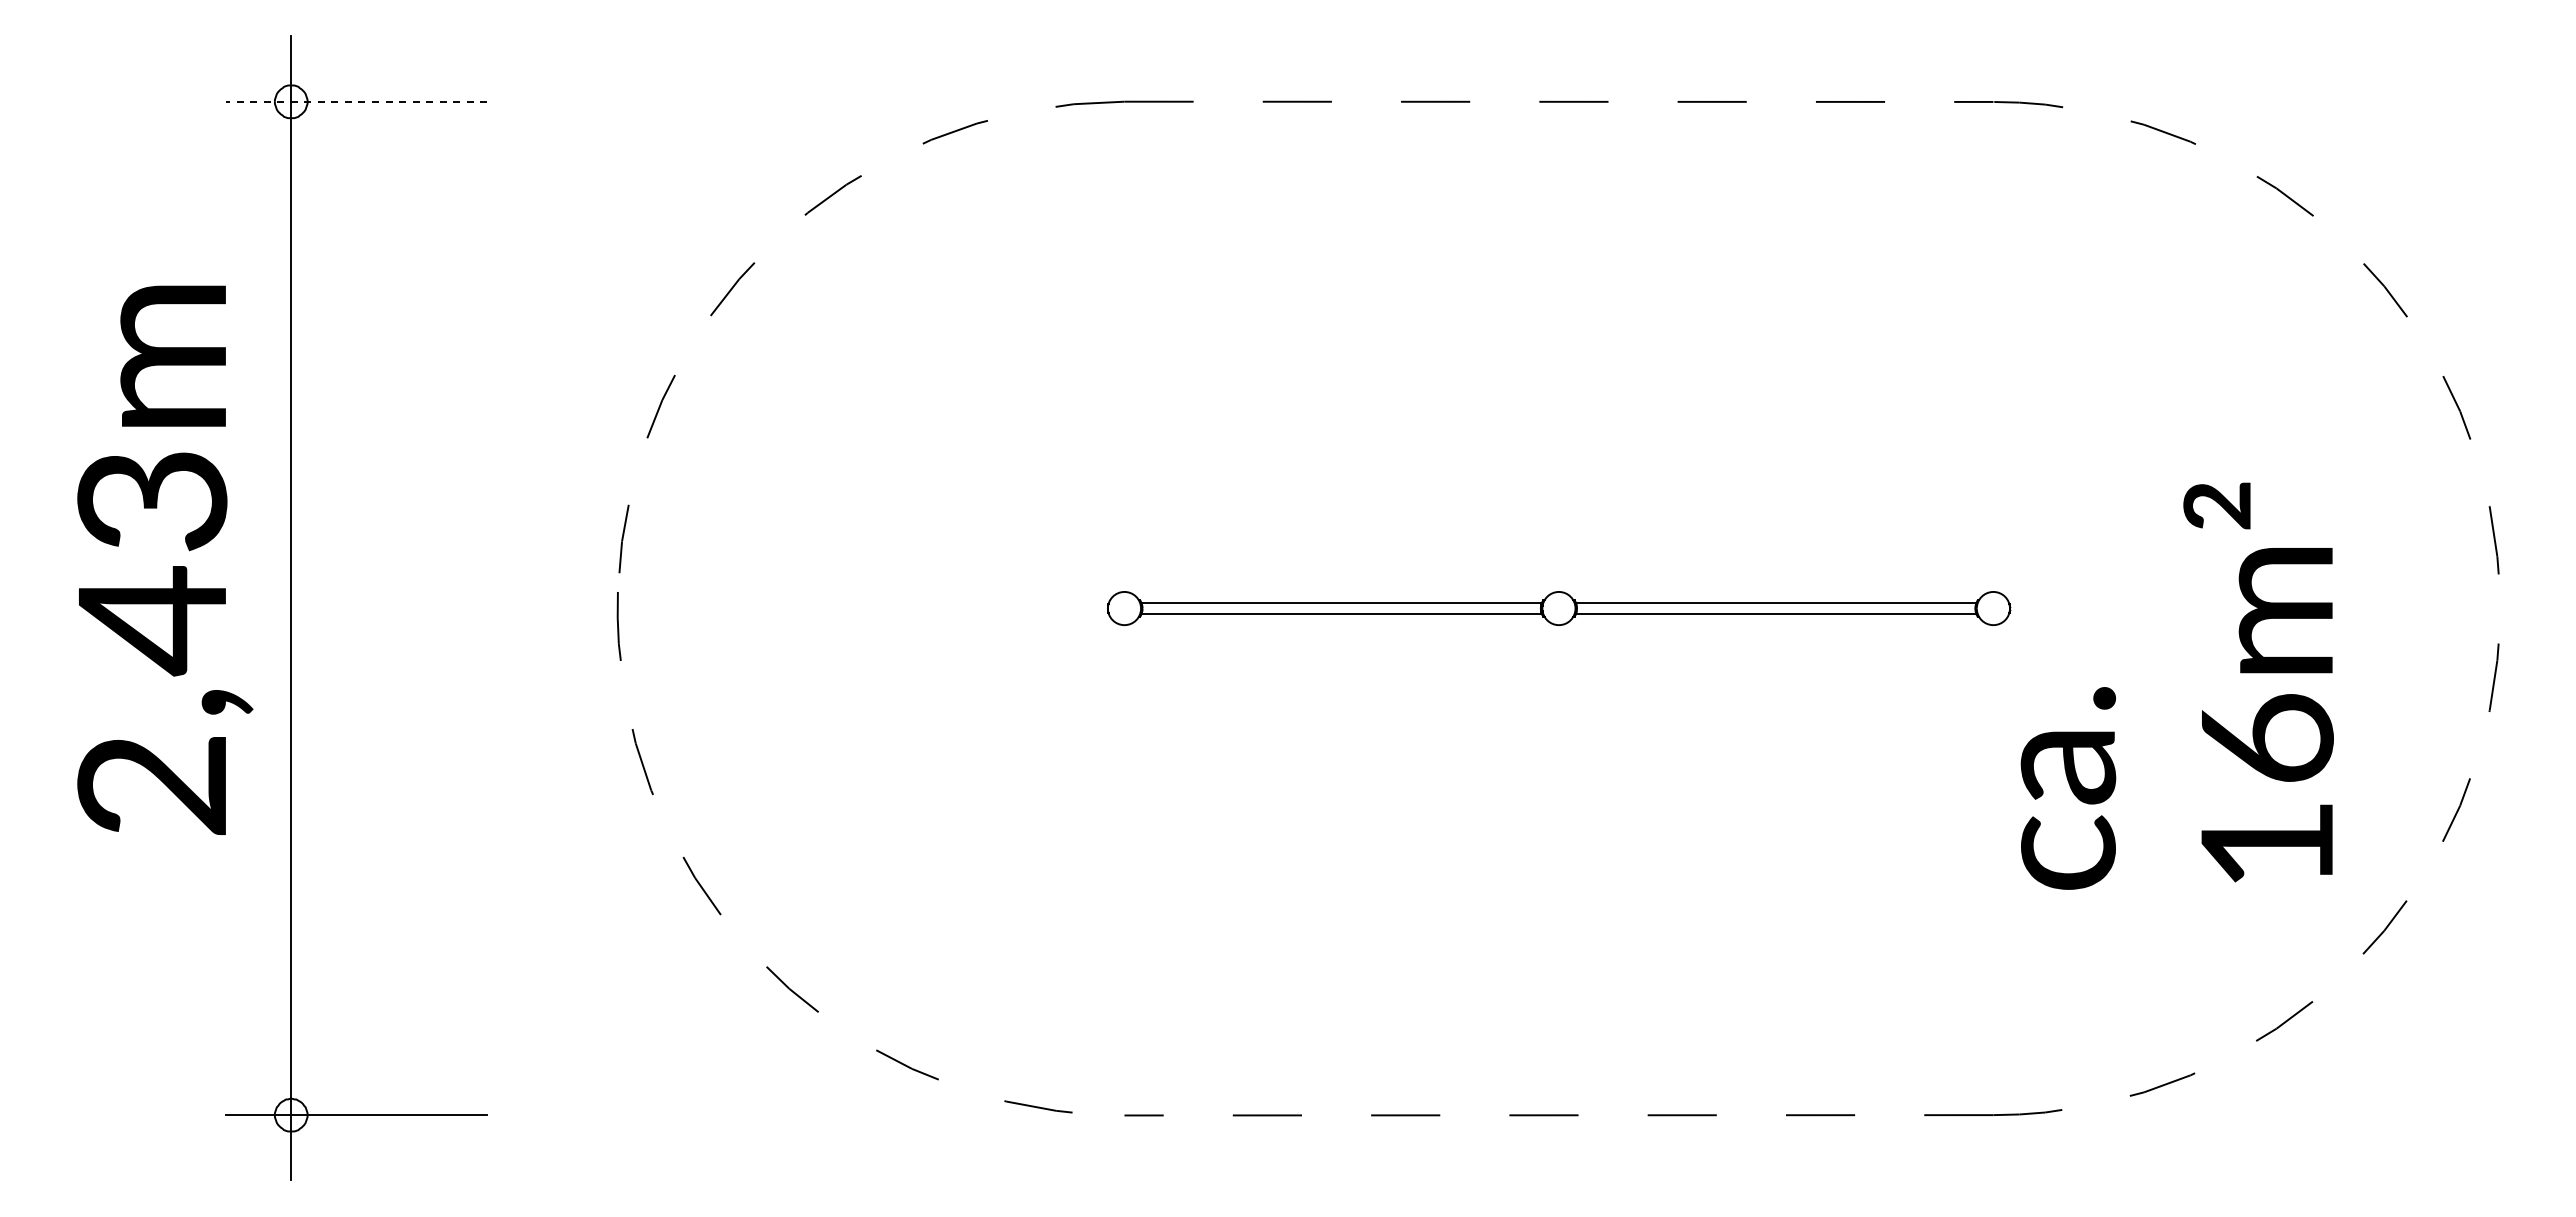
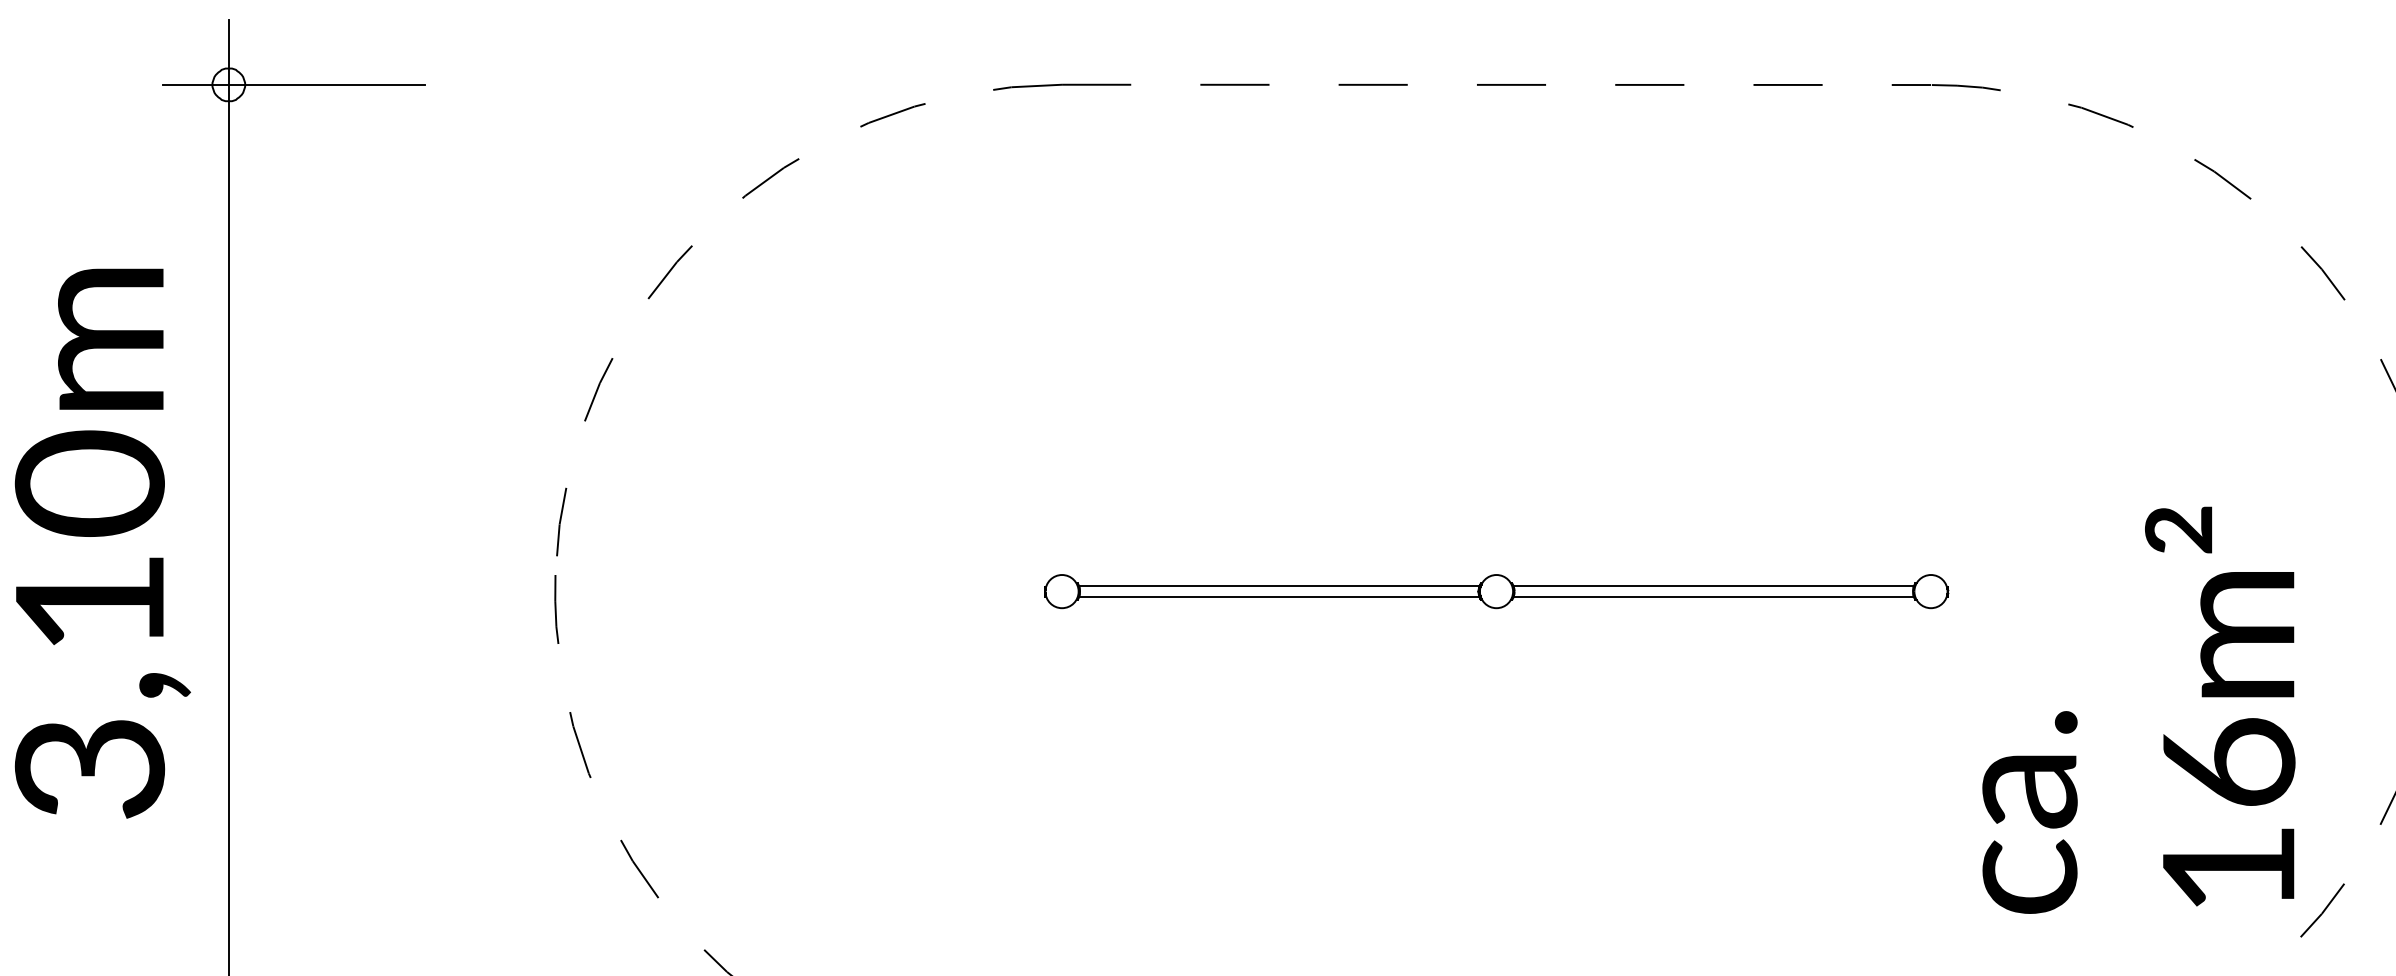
line: (356, 101) -> (294, 84), dashed -> solid
text: (152, 641) -> (90, 624), 2,43m -> 3,10m
text: (2176, 685) -> (2138, 709), moved

